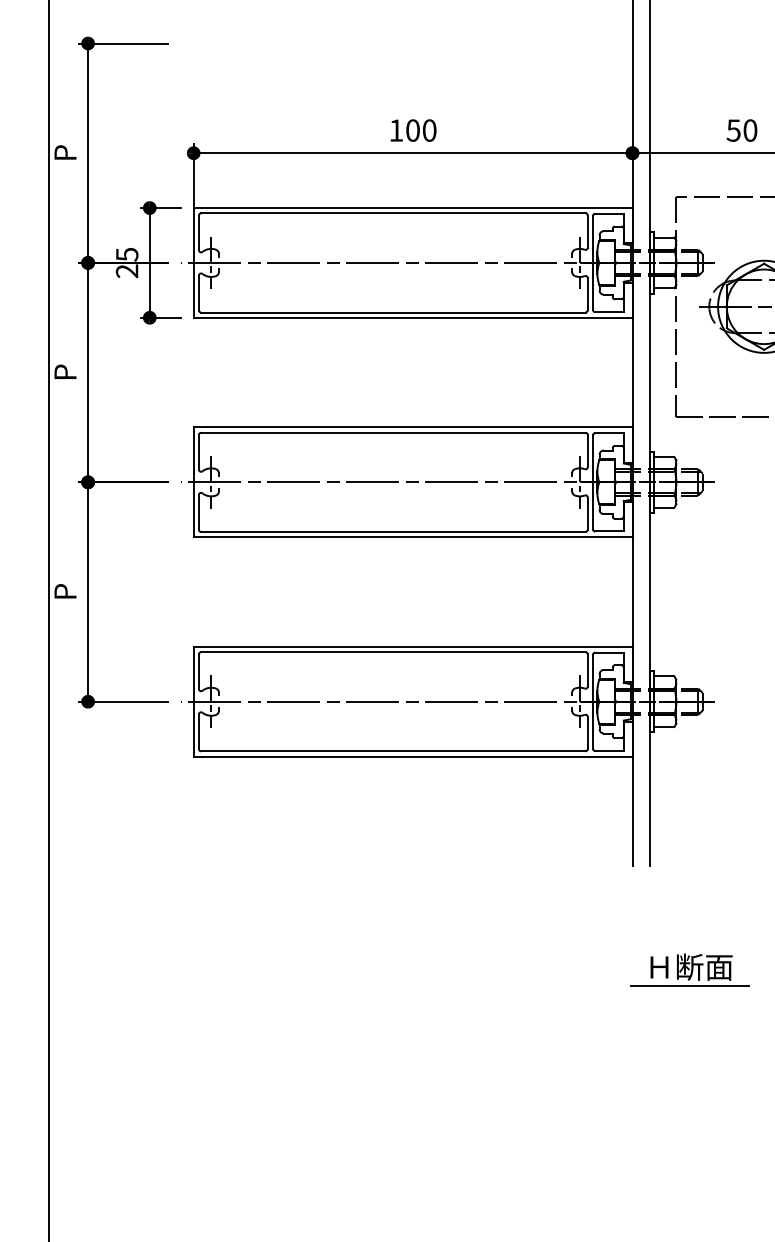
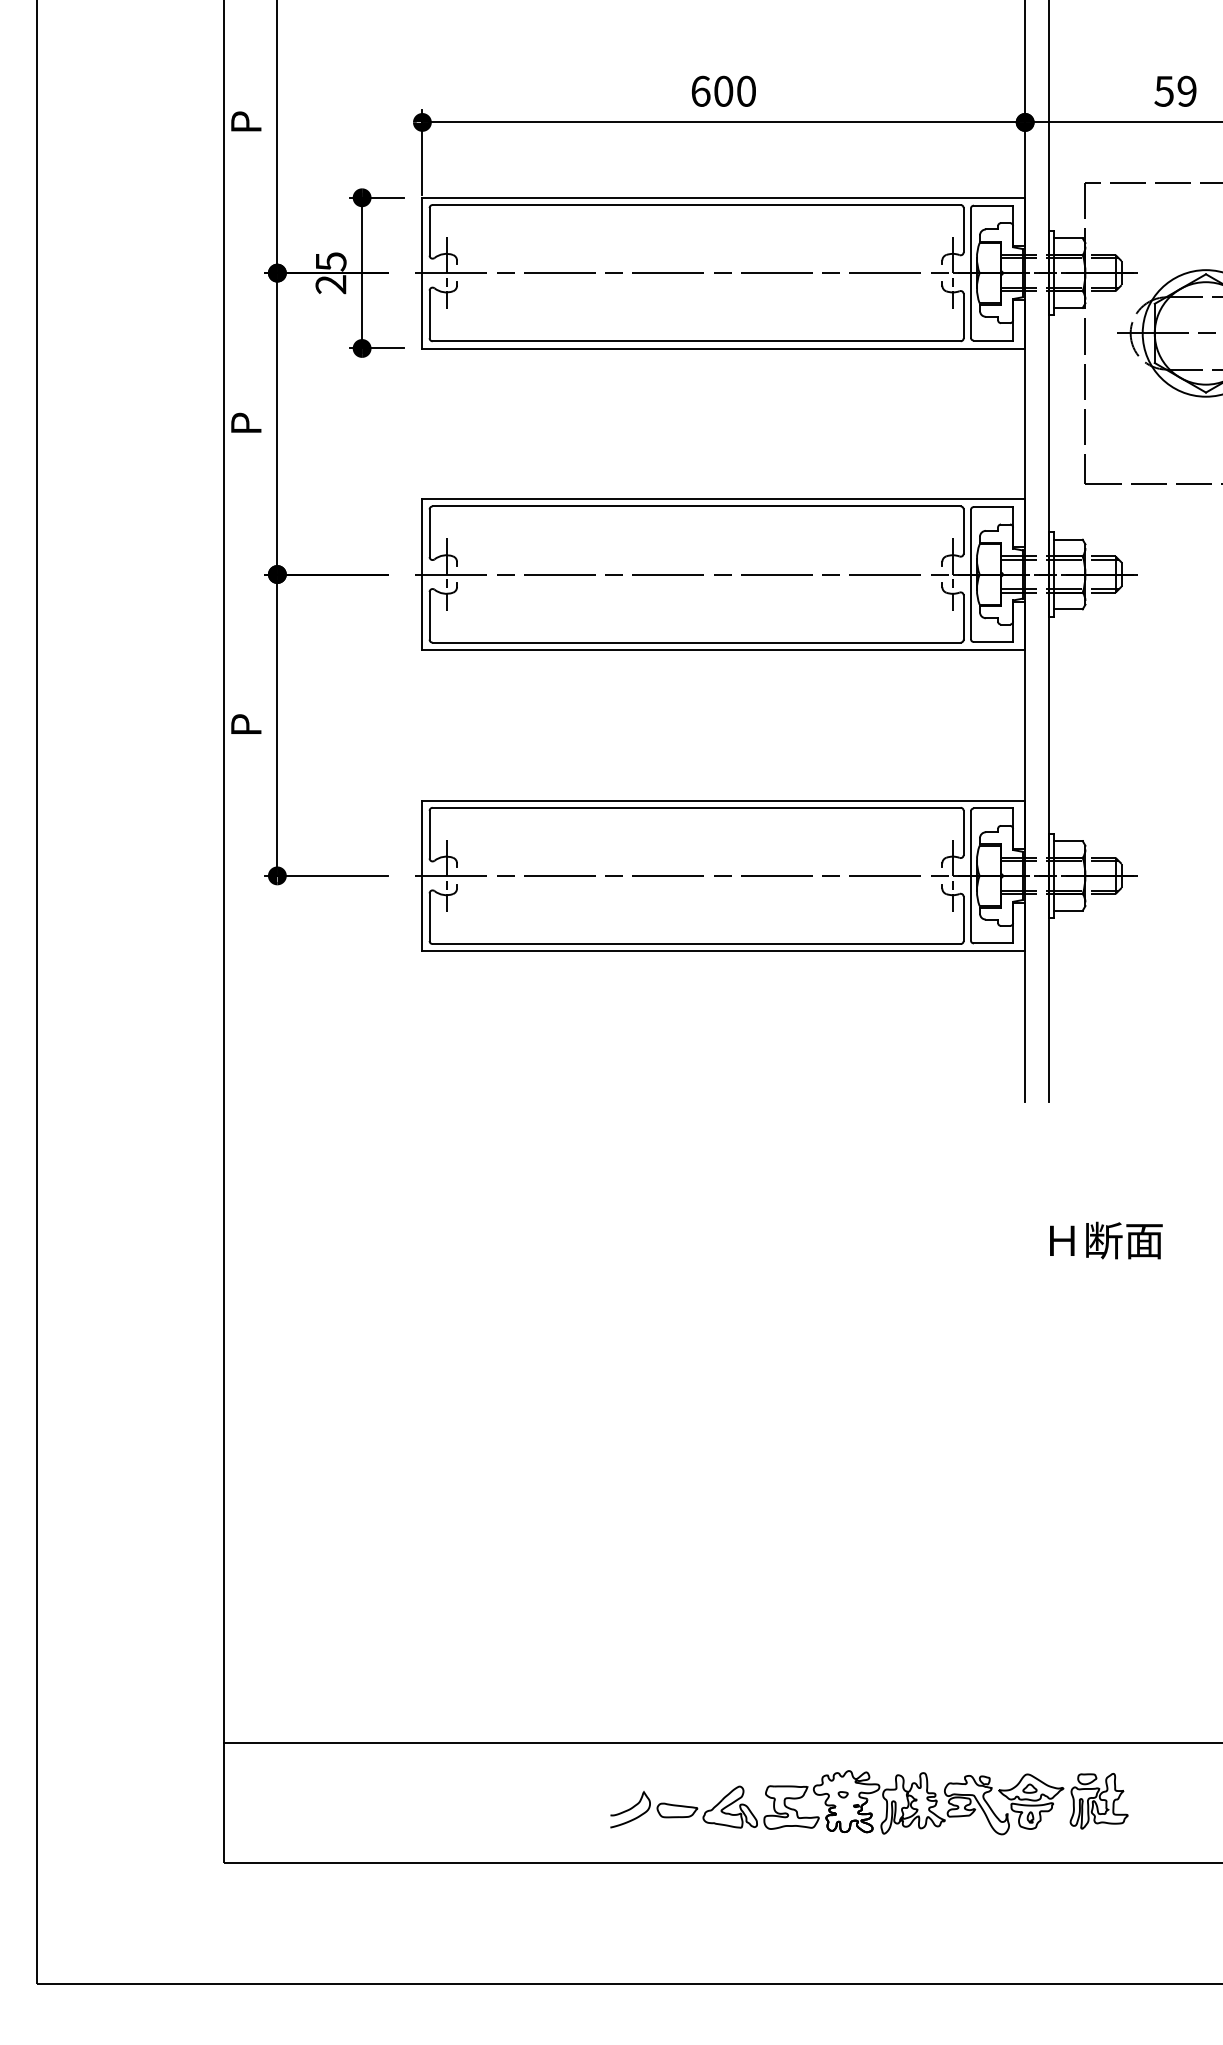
text: (396, 129) -> (700, 90), 100 -> 600
text: (749, 129) -> (1186, 90), 50 -> 59
line: (689, 986) -> (1103, 1266), removed

